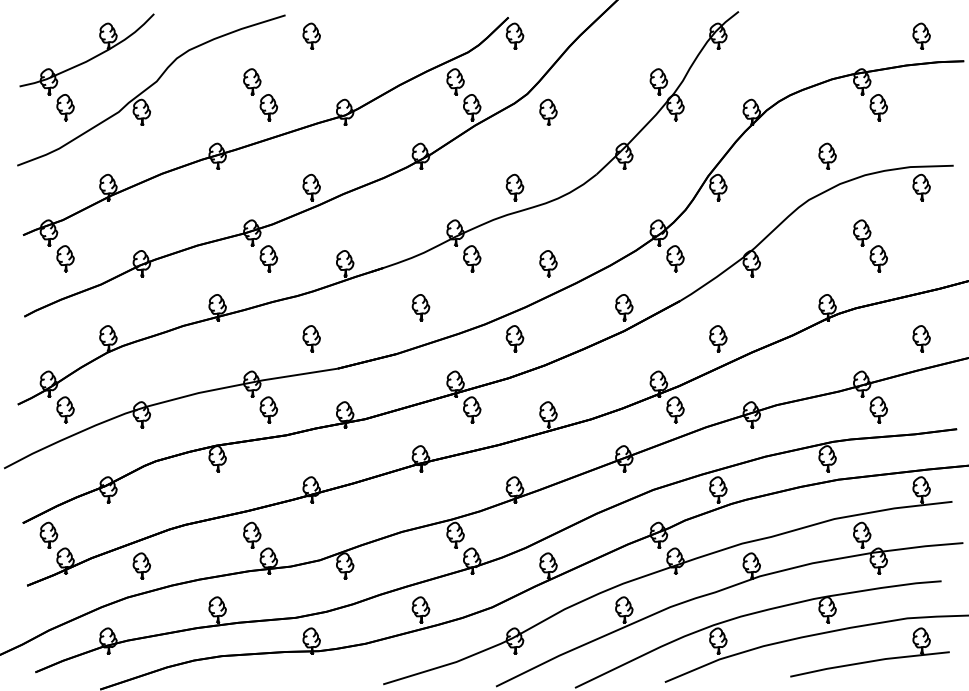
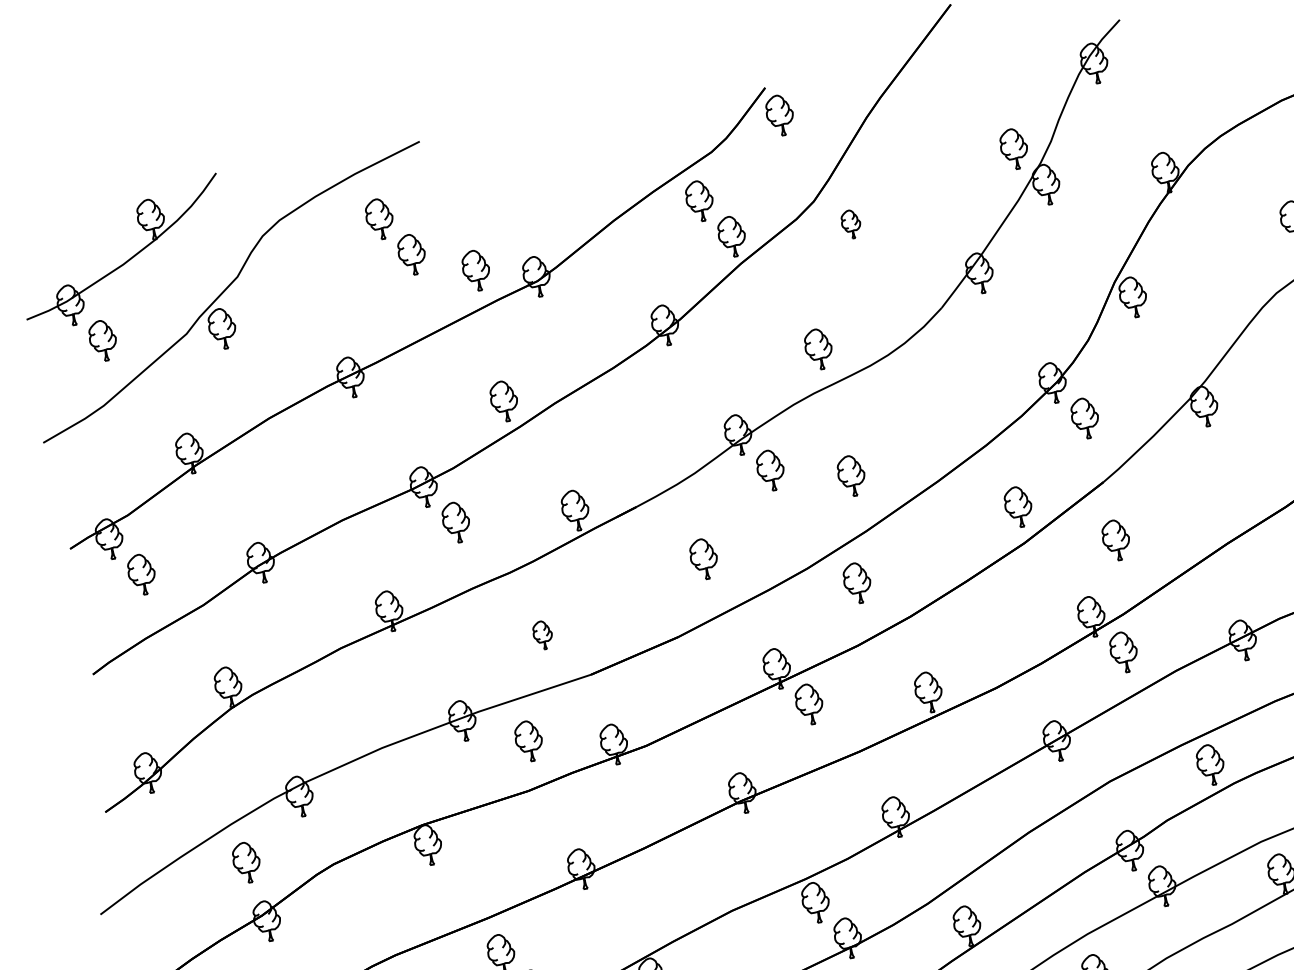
part: (311, 35) -> (475, 269), moved
part: (260, 94) -> (395, 236), moved
part: (548, 111) -> (851, 223), size x0.7
part: (548, 263) -> (851, 475), moved
part: (311, 338) -> (542, 634), size x0.7
part: (718, 338) -> (1116, 539), moved
part: (65, 409) -> (246, 861), moved
part: (268, 409) -> (528, 740), moved

